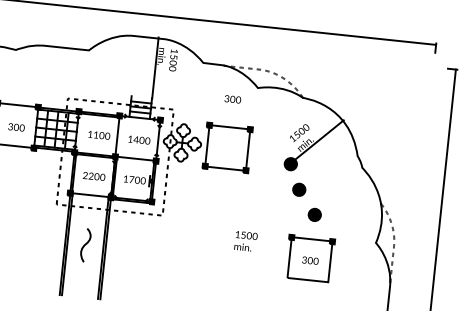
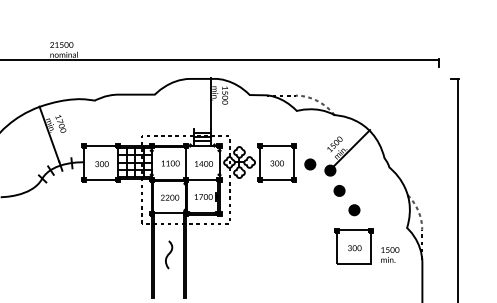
text: (232, 99) -> (276, 163), moved
part: (267, 154) -> (310, 164), added
text: (246, 240) -> (390, 254), moved

